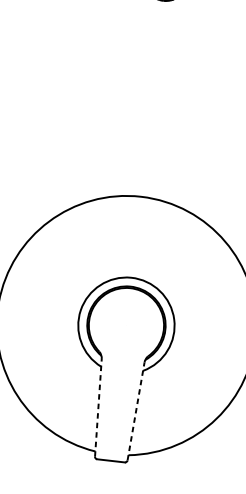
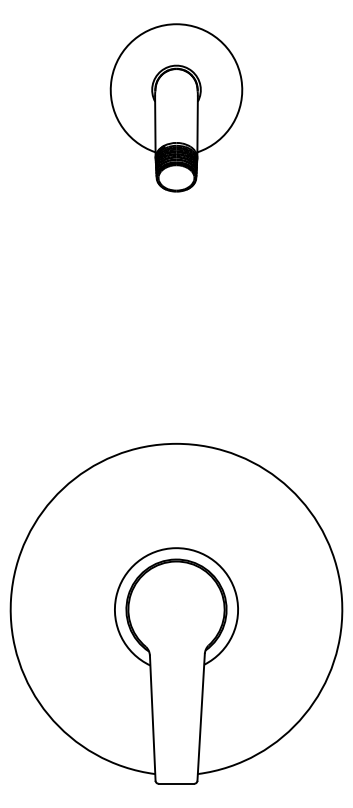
line: (98, 408) -> (152, 718), dashed -> solid
line: (136, 411) -> (201, 717), dashed -> solid

